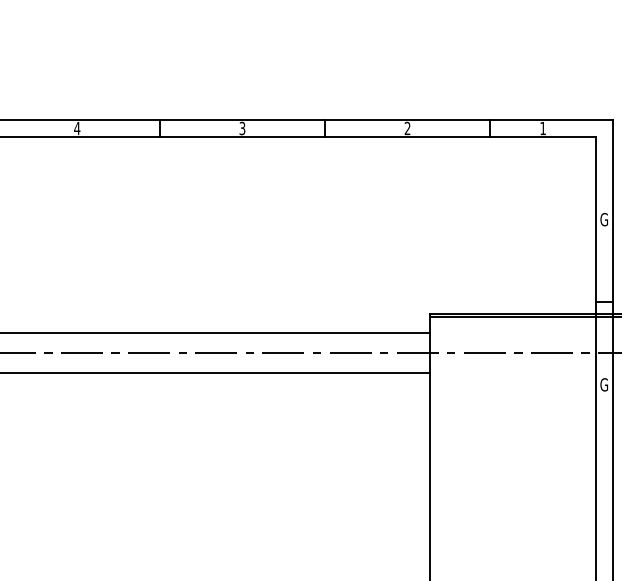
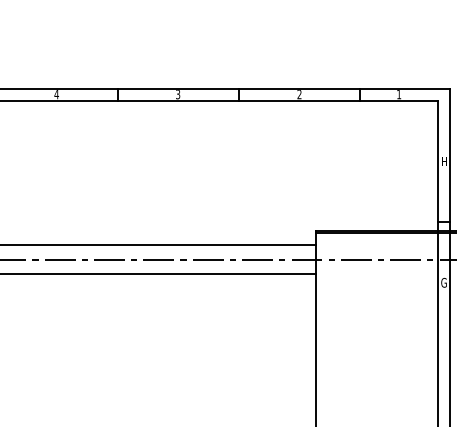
text: (603, 219) -> (443, 161), G -> H

